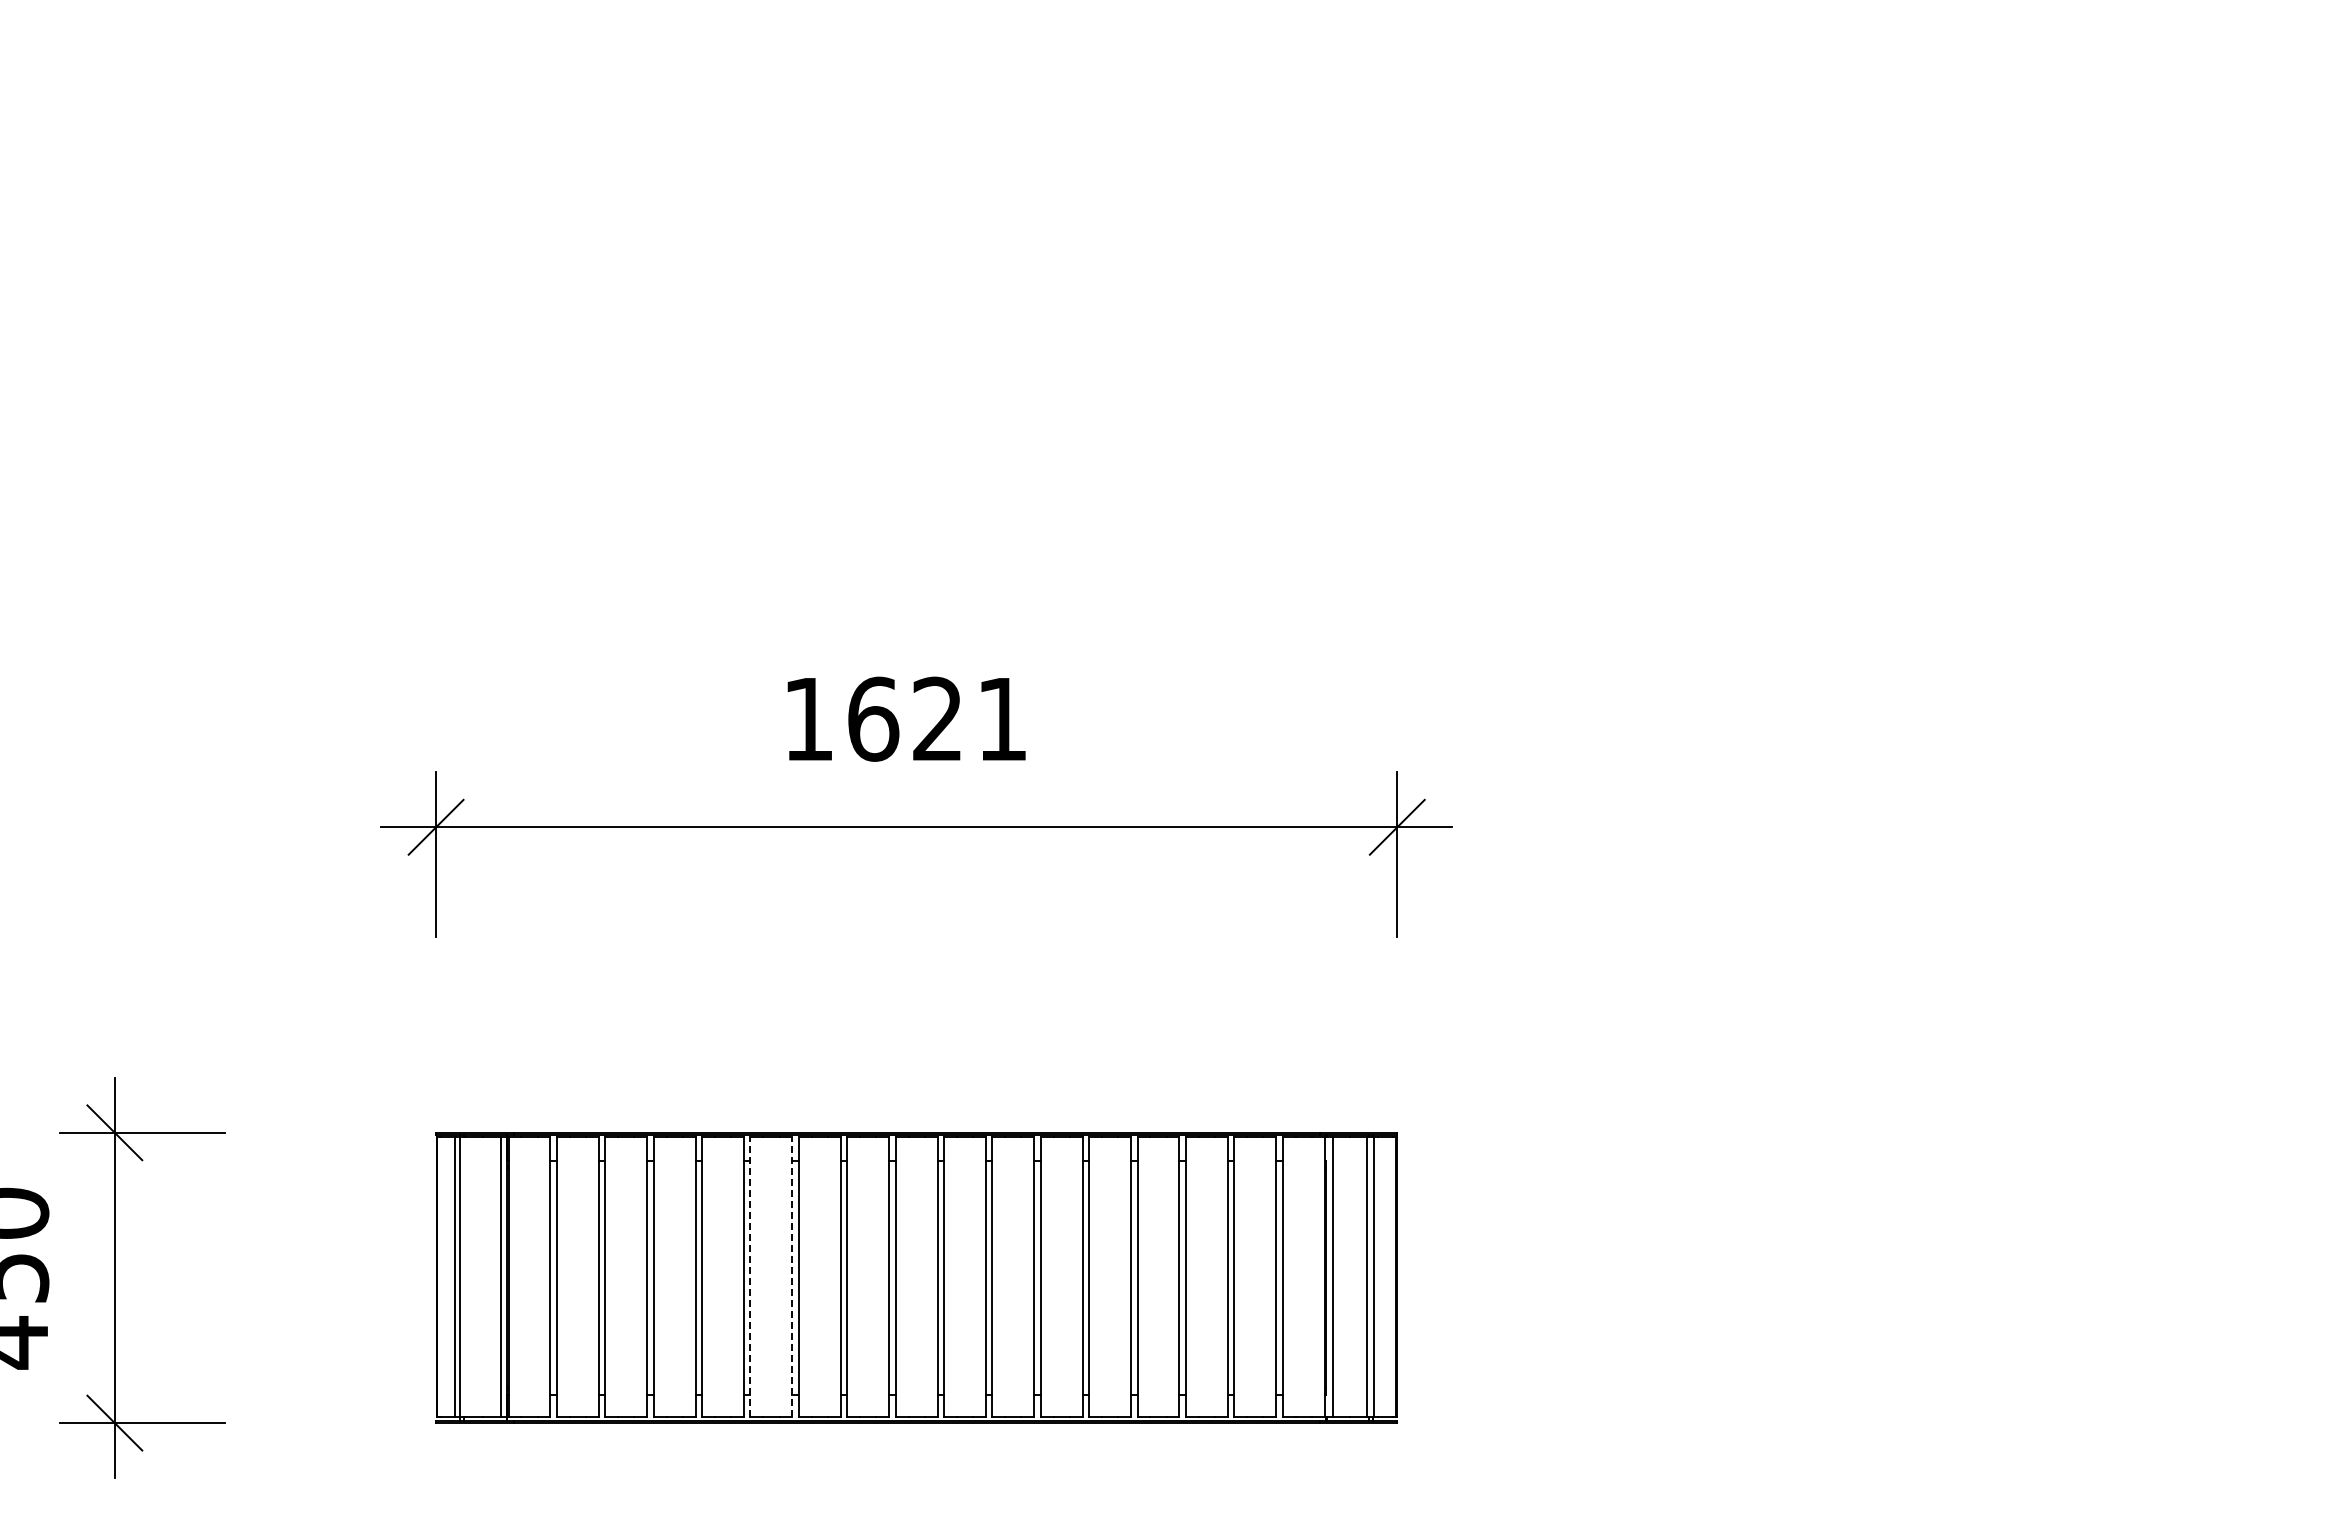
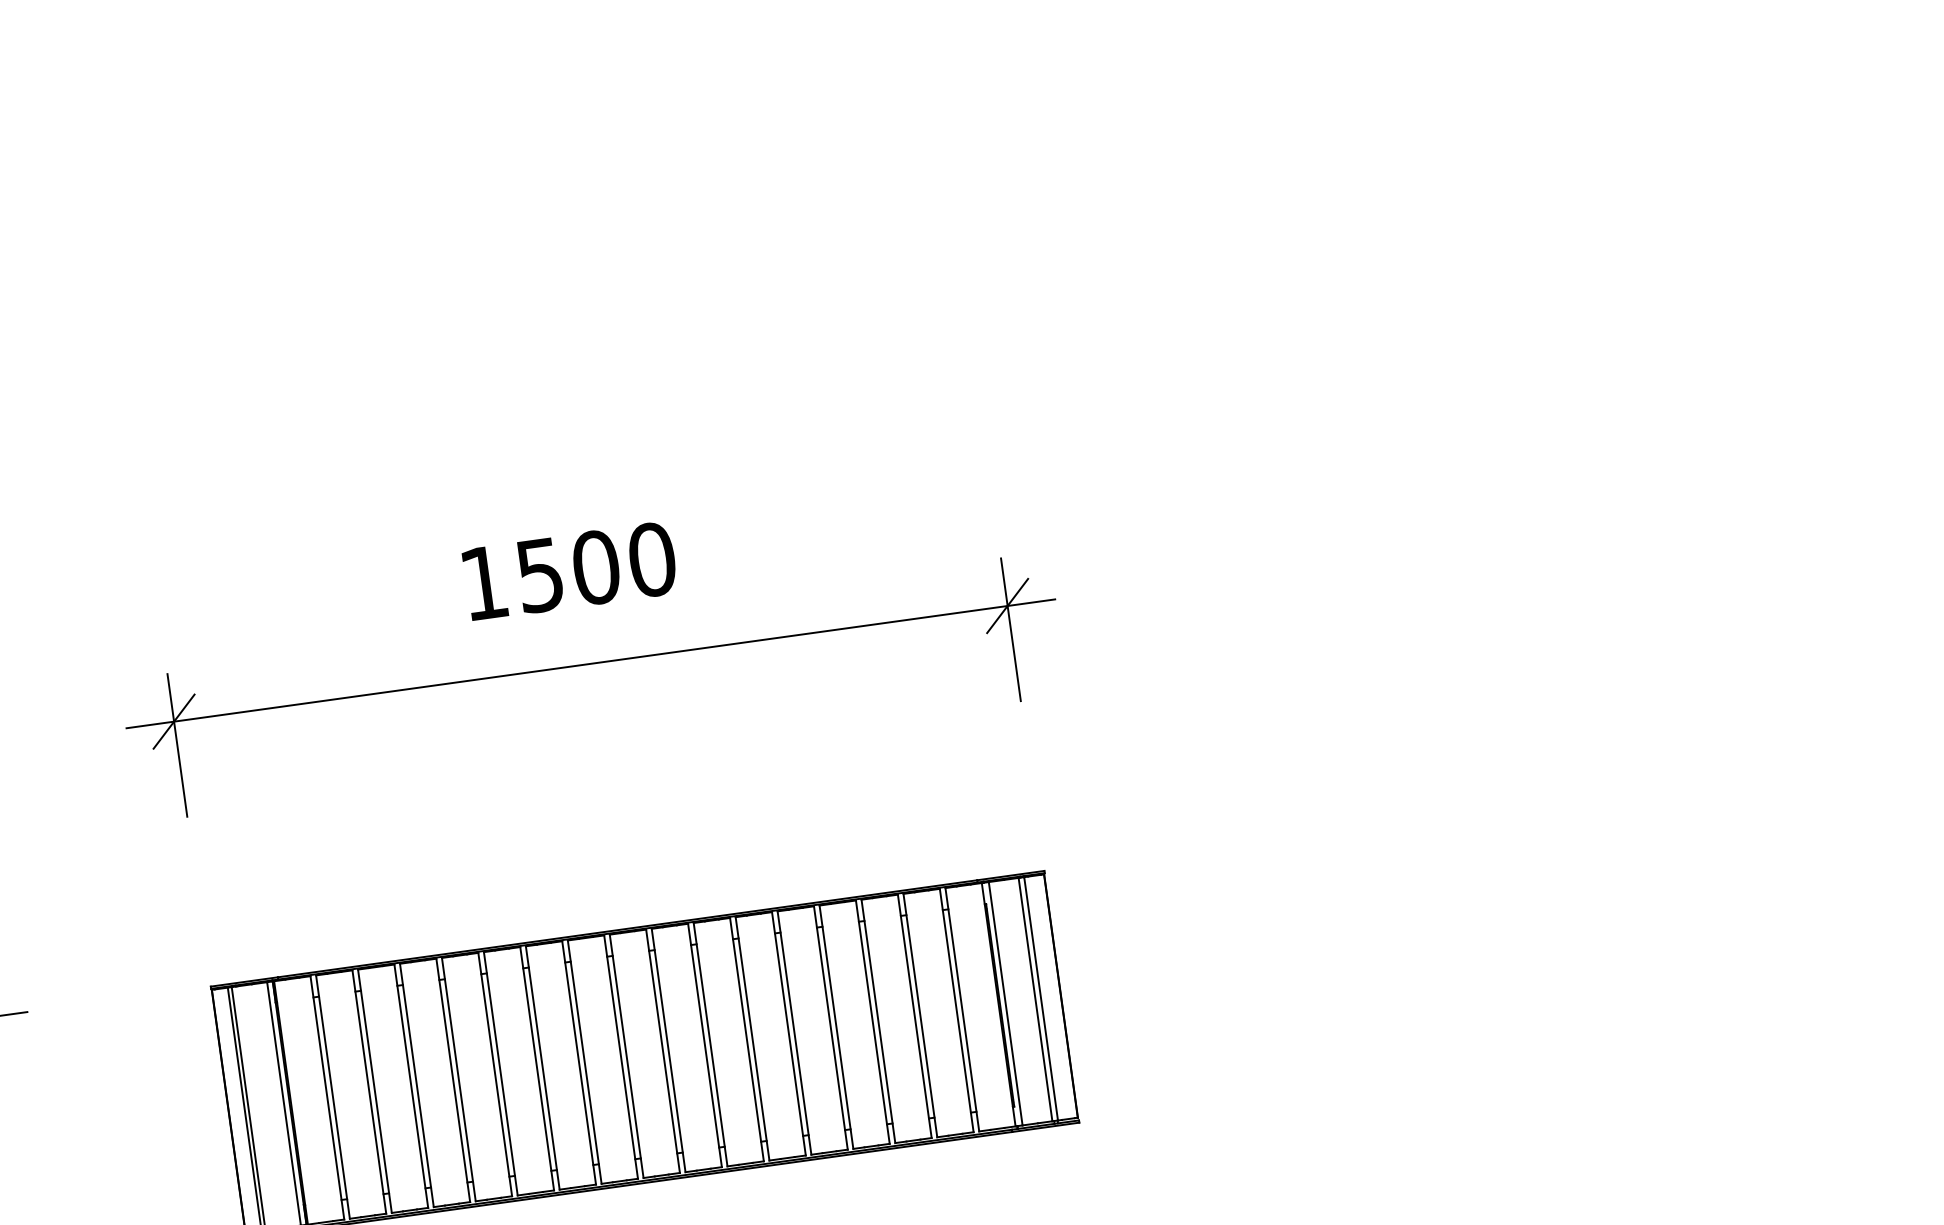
text: (938, 718) -> (596, 566), 1621 -> 1500
line: (750, 1276) -> (500, 1073), dashed -> solid
line: (792, 1276) -> (537, 1068), dashed -> solid

